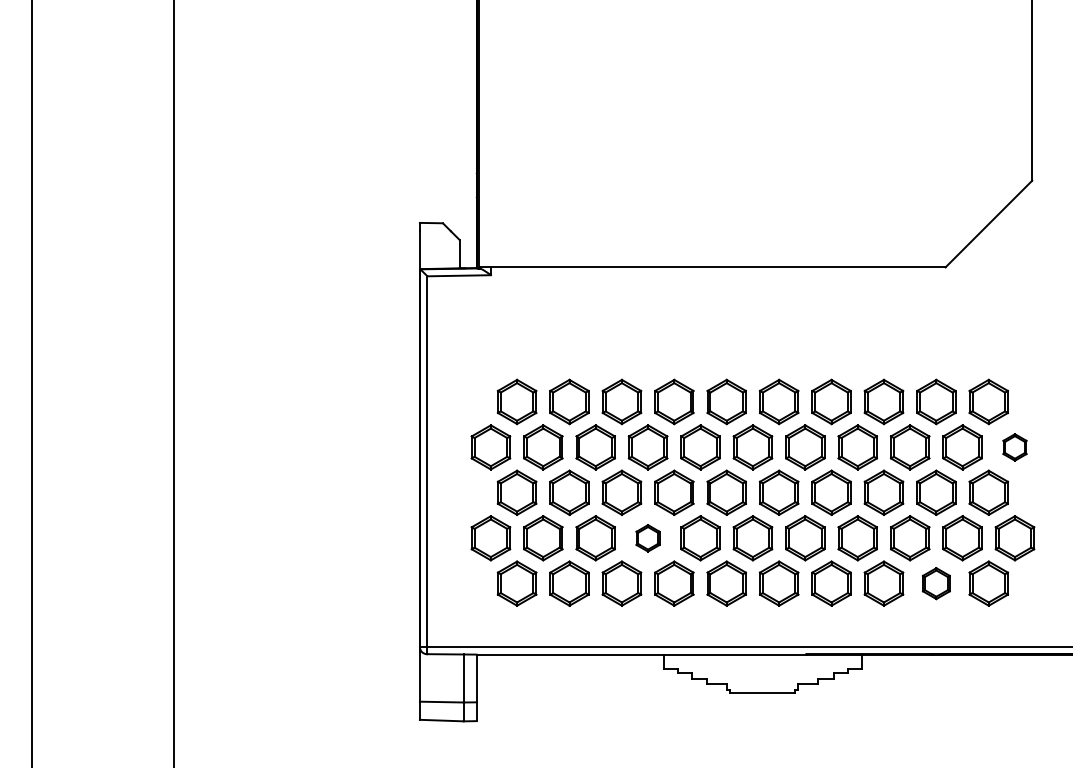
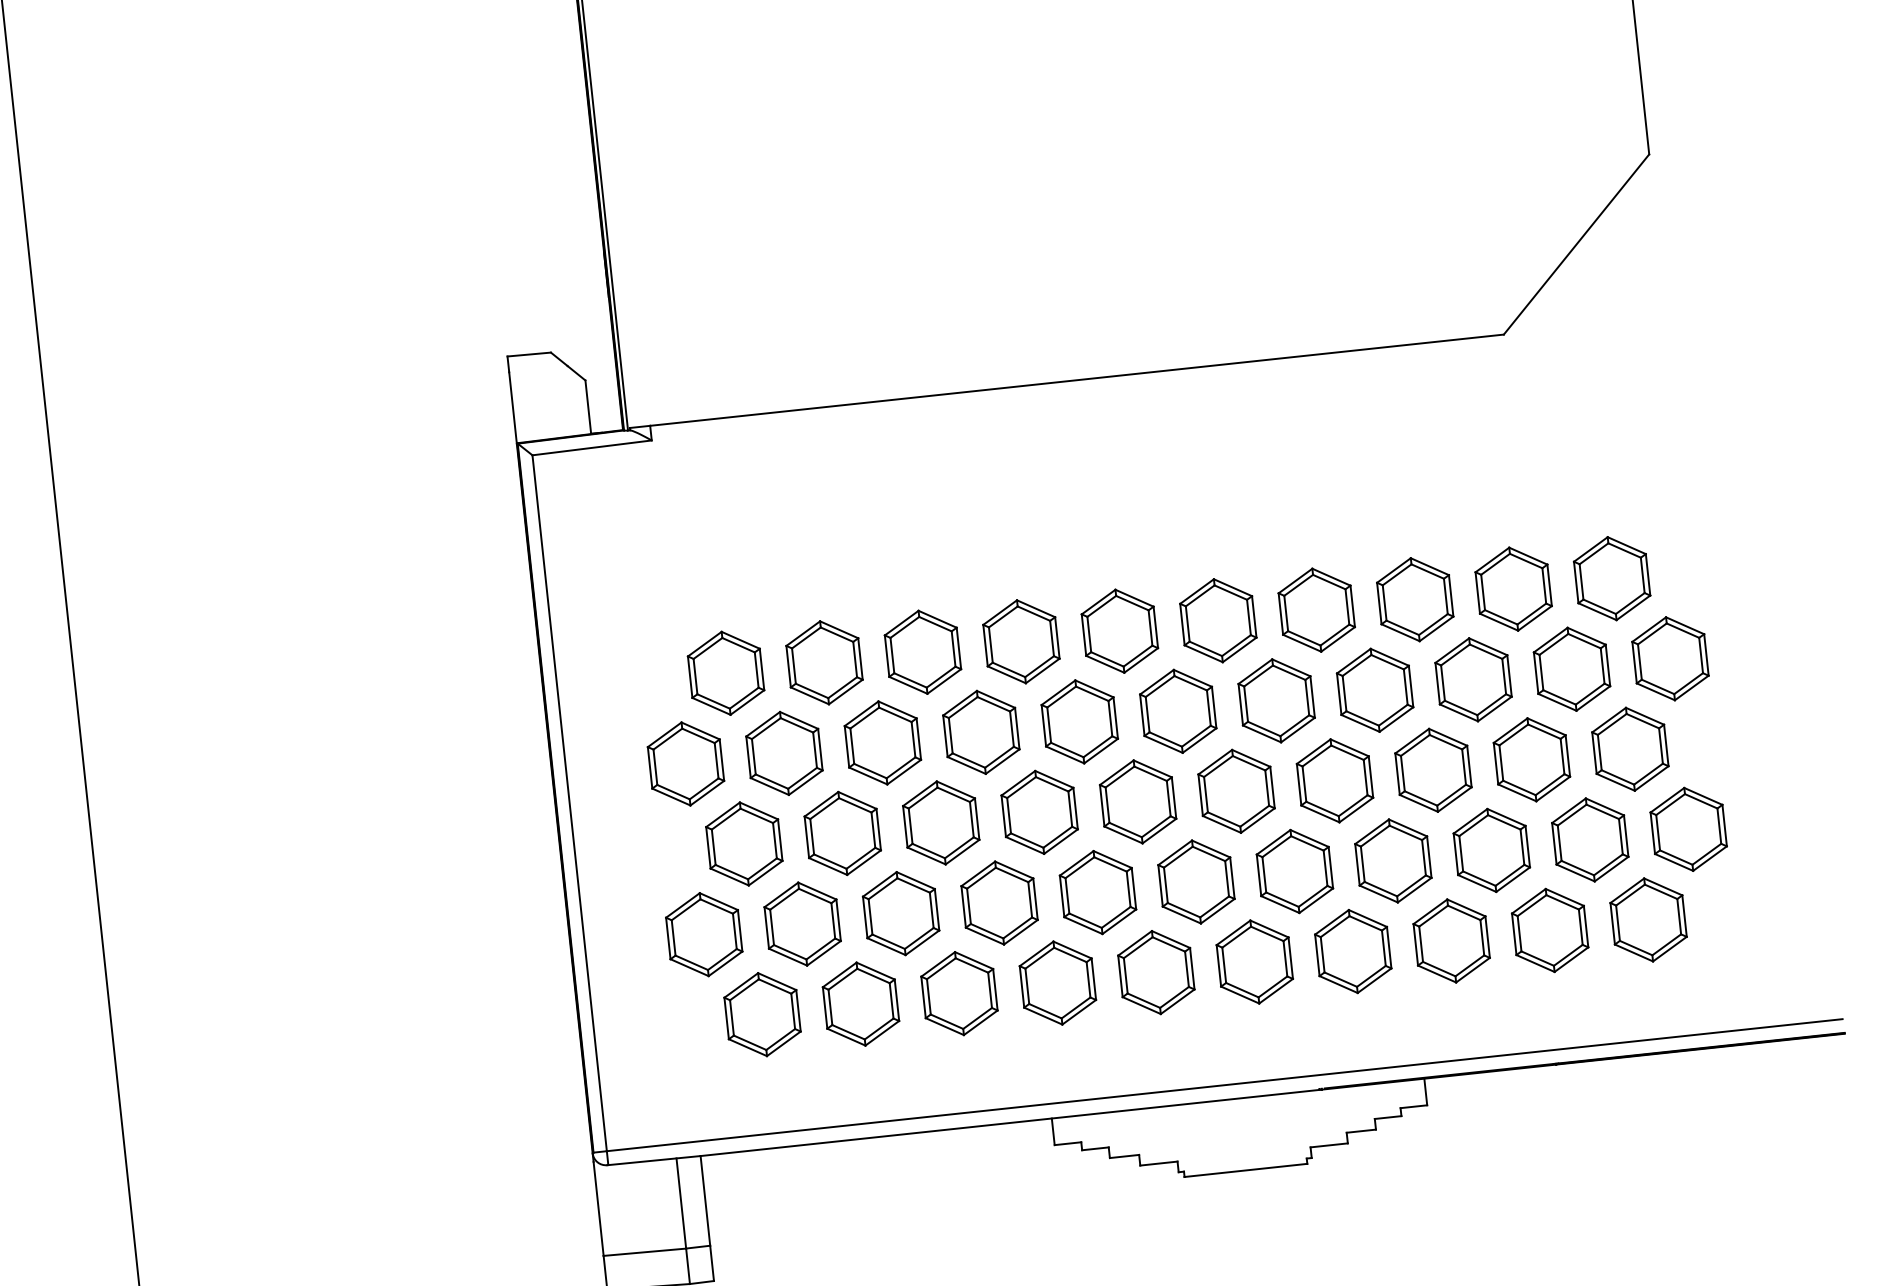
part: (1014, 447) -> (1669, 659), size x1.67
part: (647, 538) -> (998, 903), size x1.67
part: (936, 583) -> (1550, 930), size x1.43

